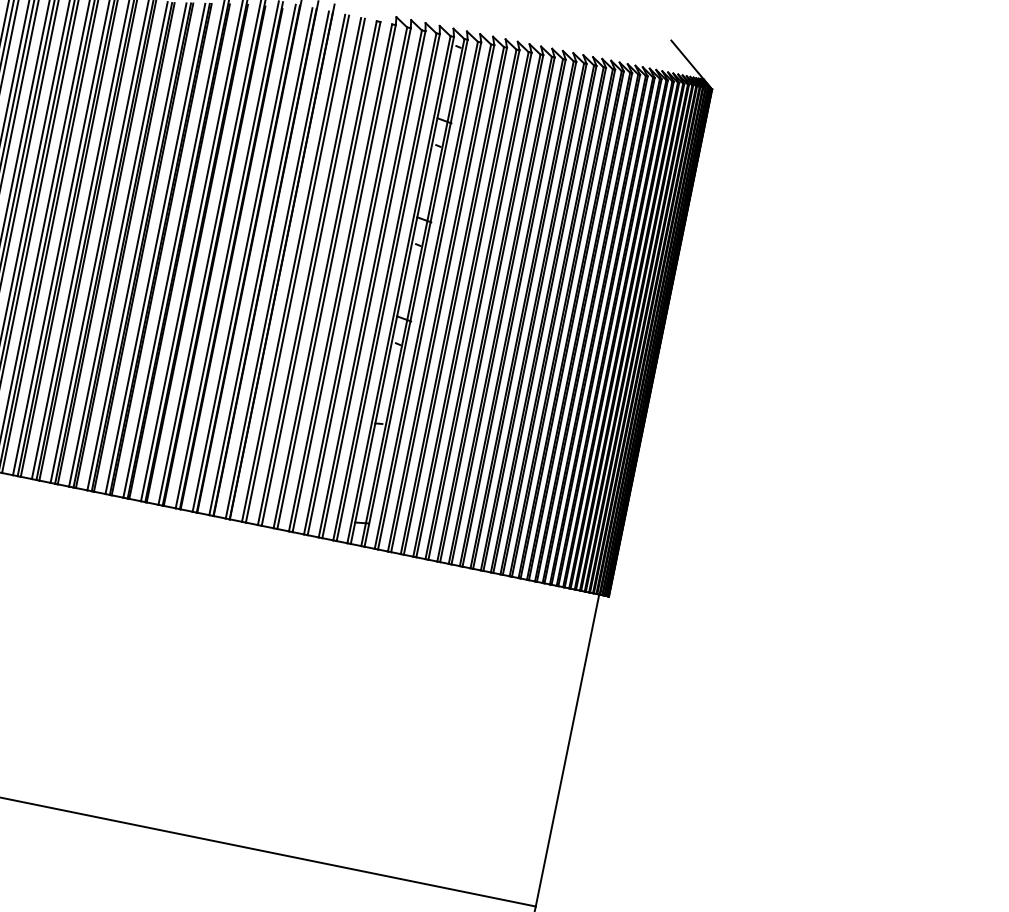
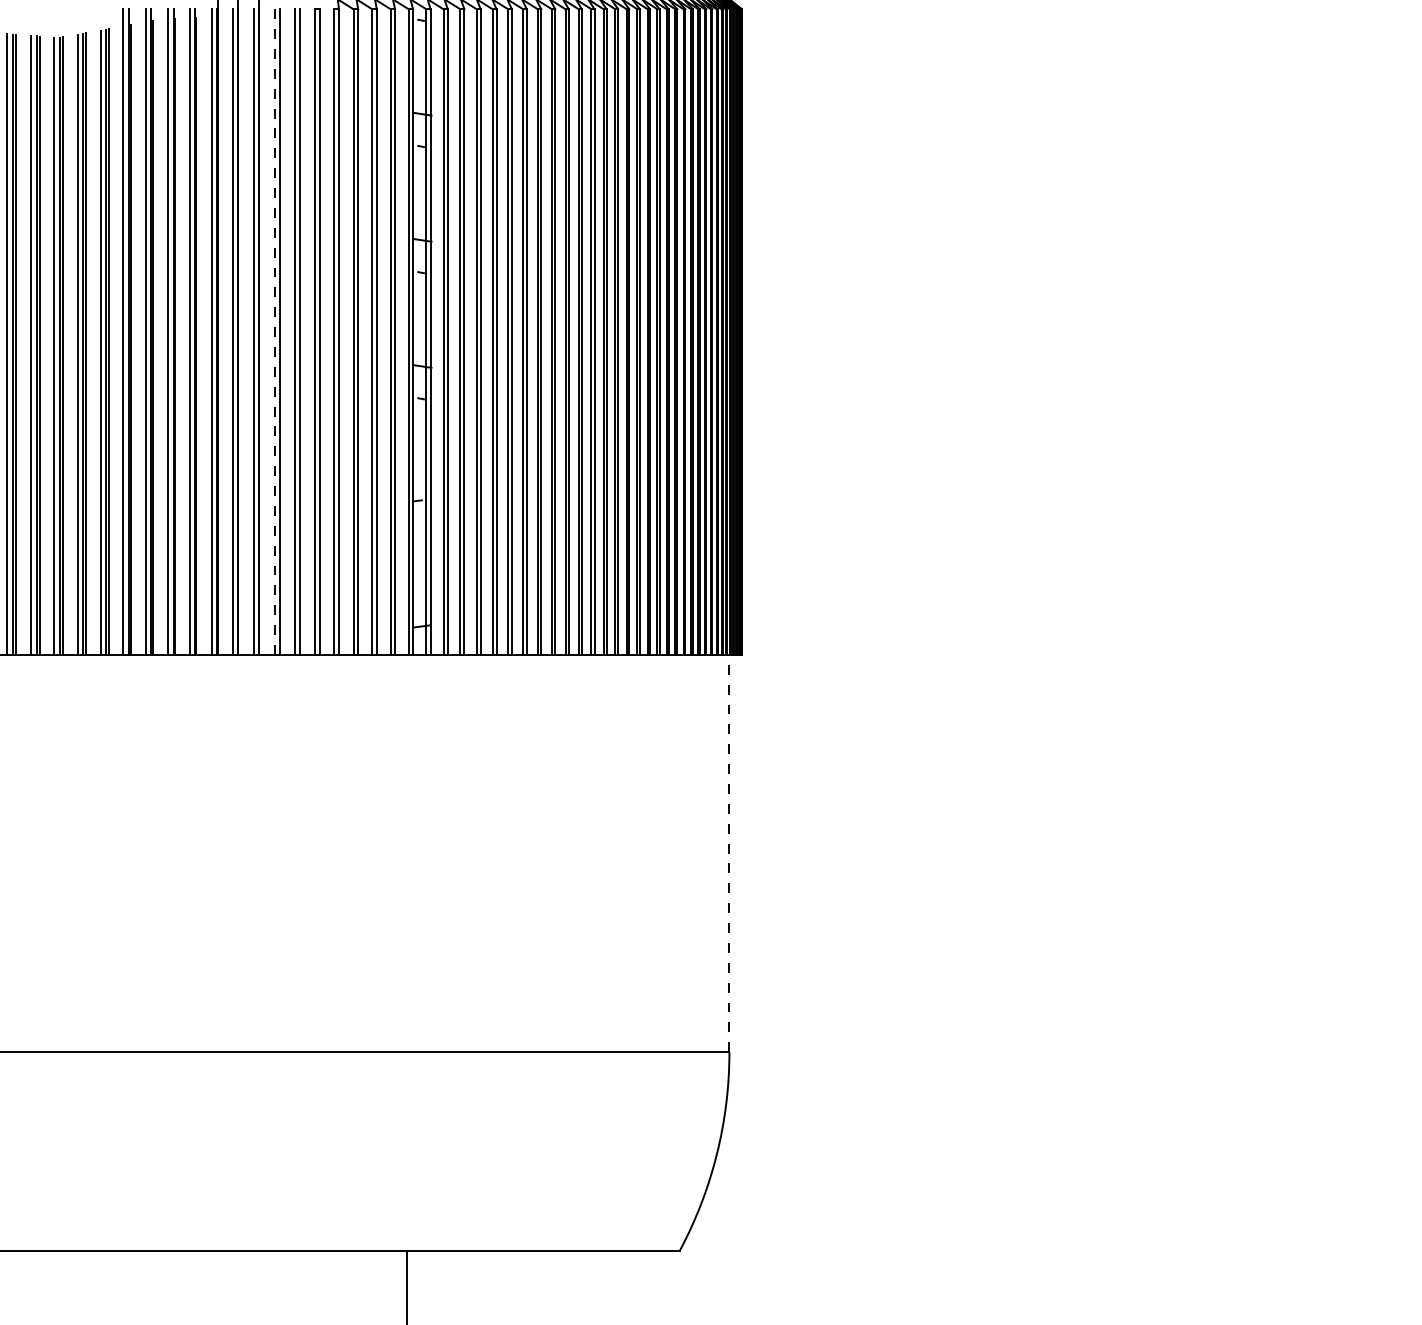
line: (293, 268) -> (274, 332), solid -> dashed
line: (567, 750) -> (729, 853), solid -> dashed

